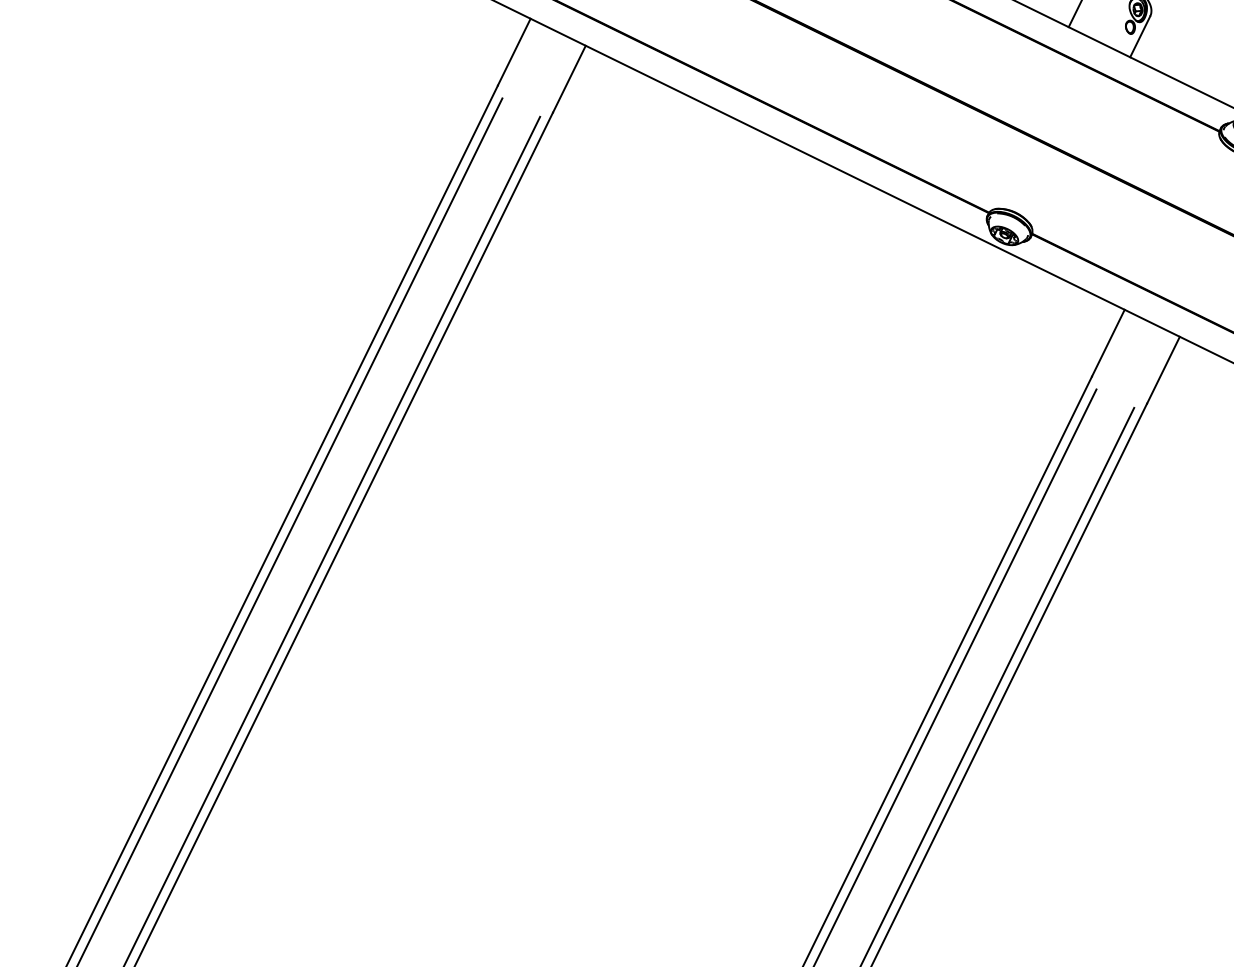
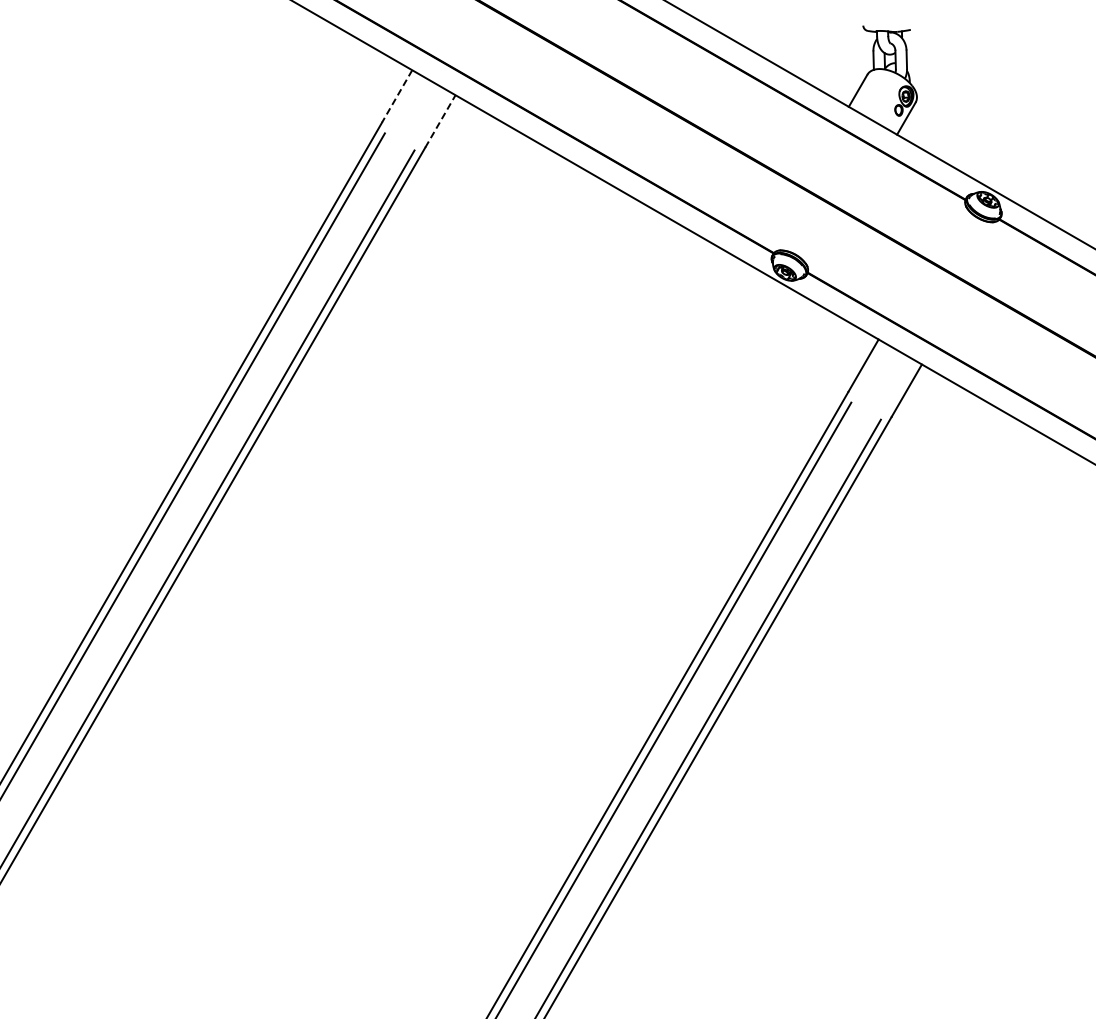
line: (513, 52) -> (396, 96), solid -> dashed
line: (569, 79) -> (440, 121), solid -> dashed

